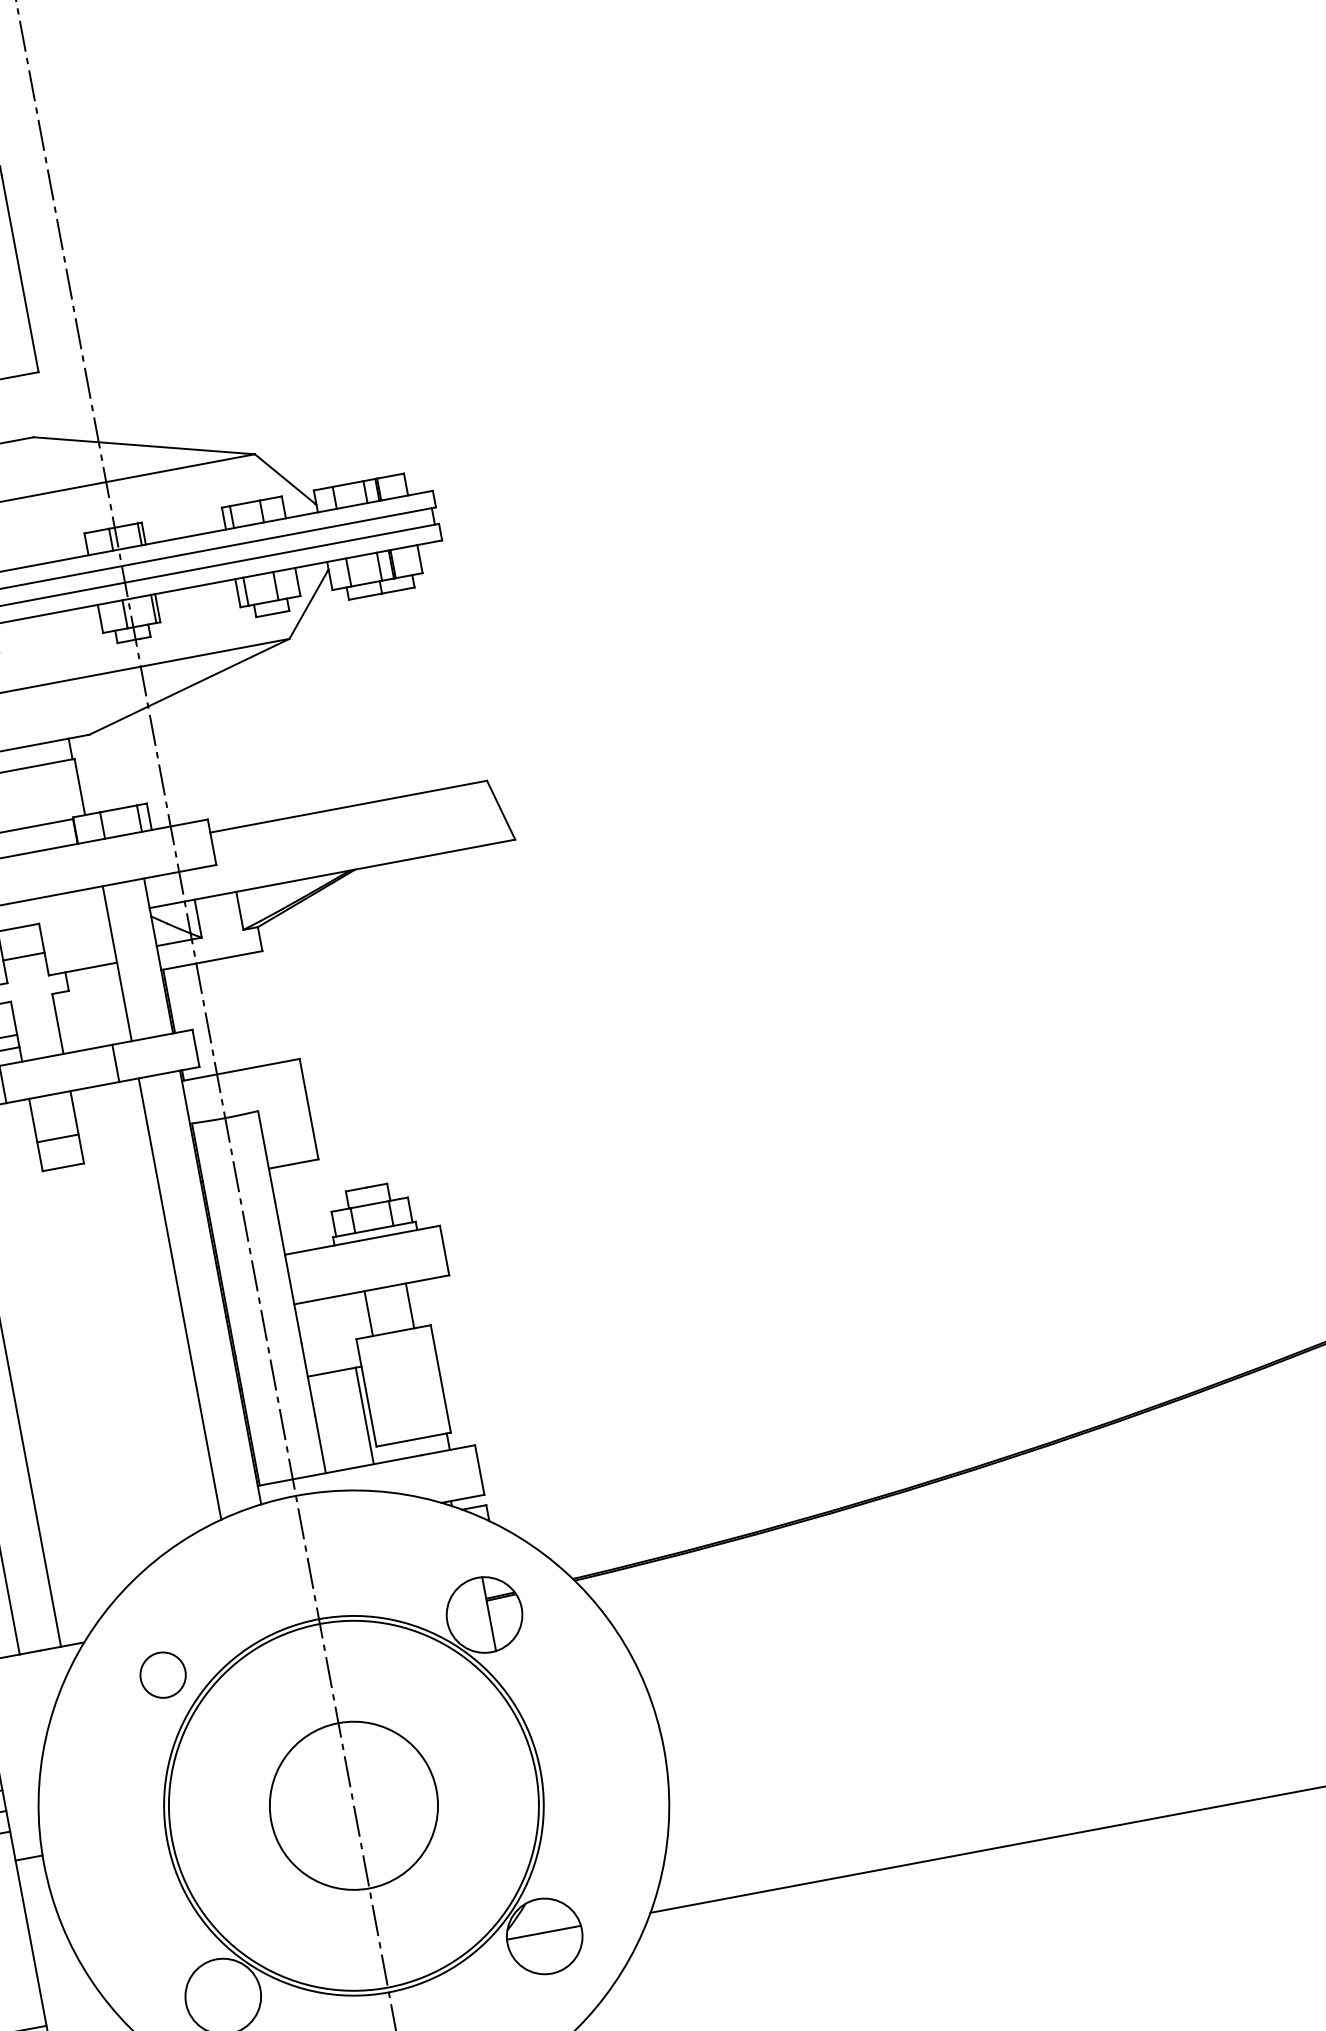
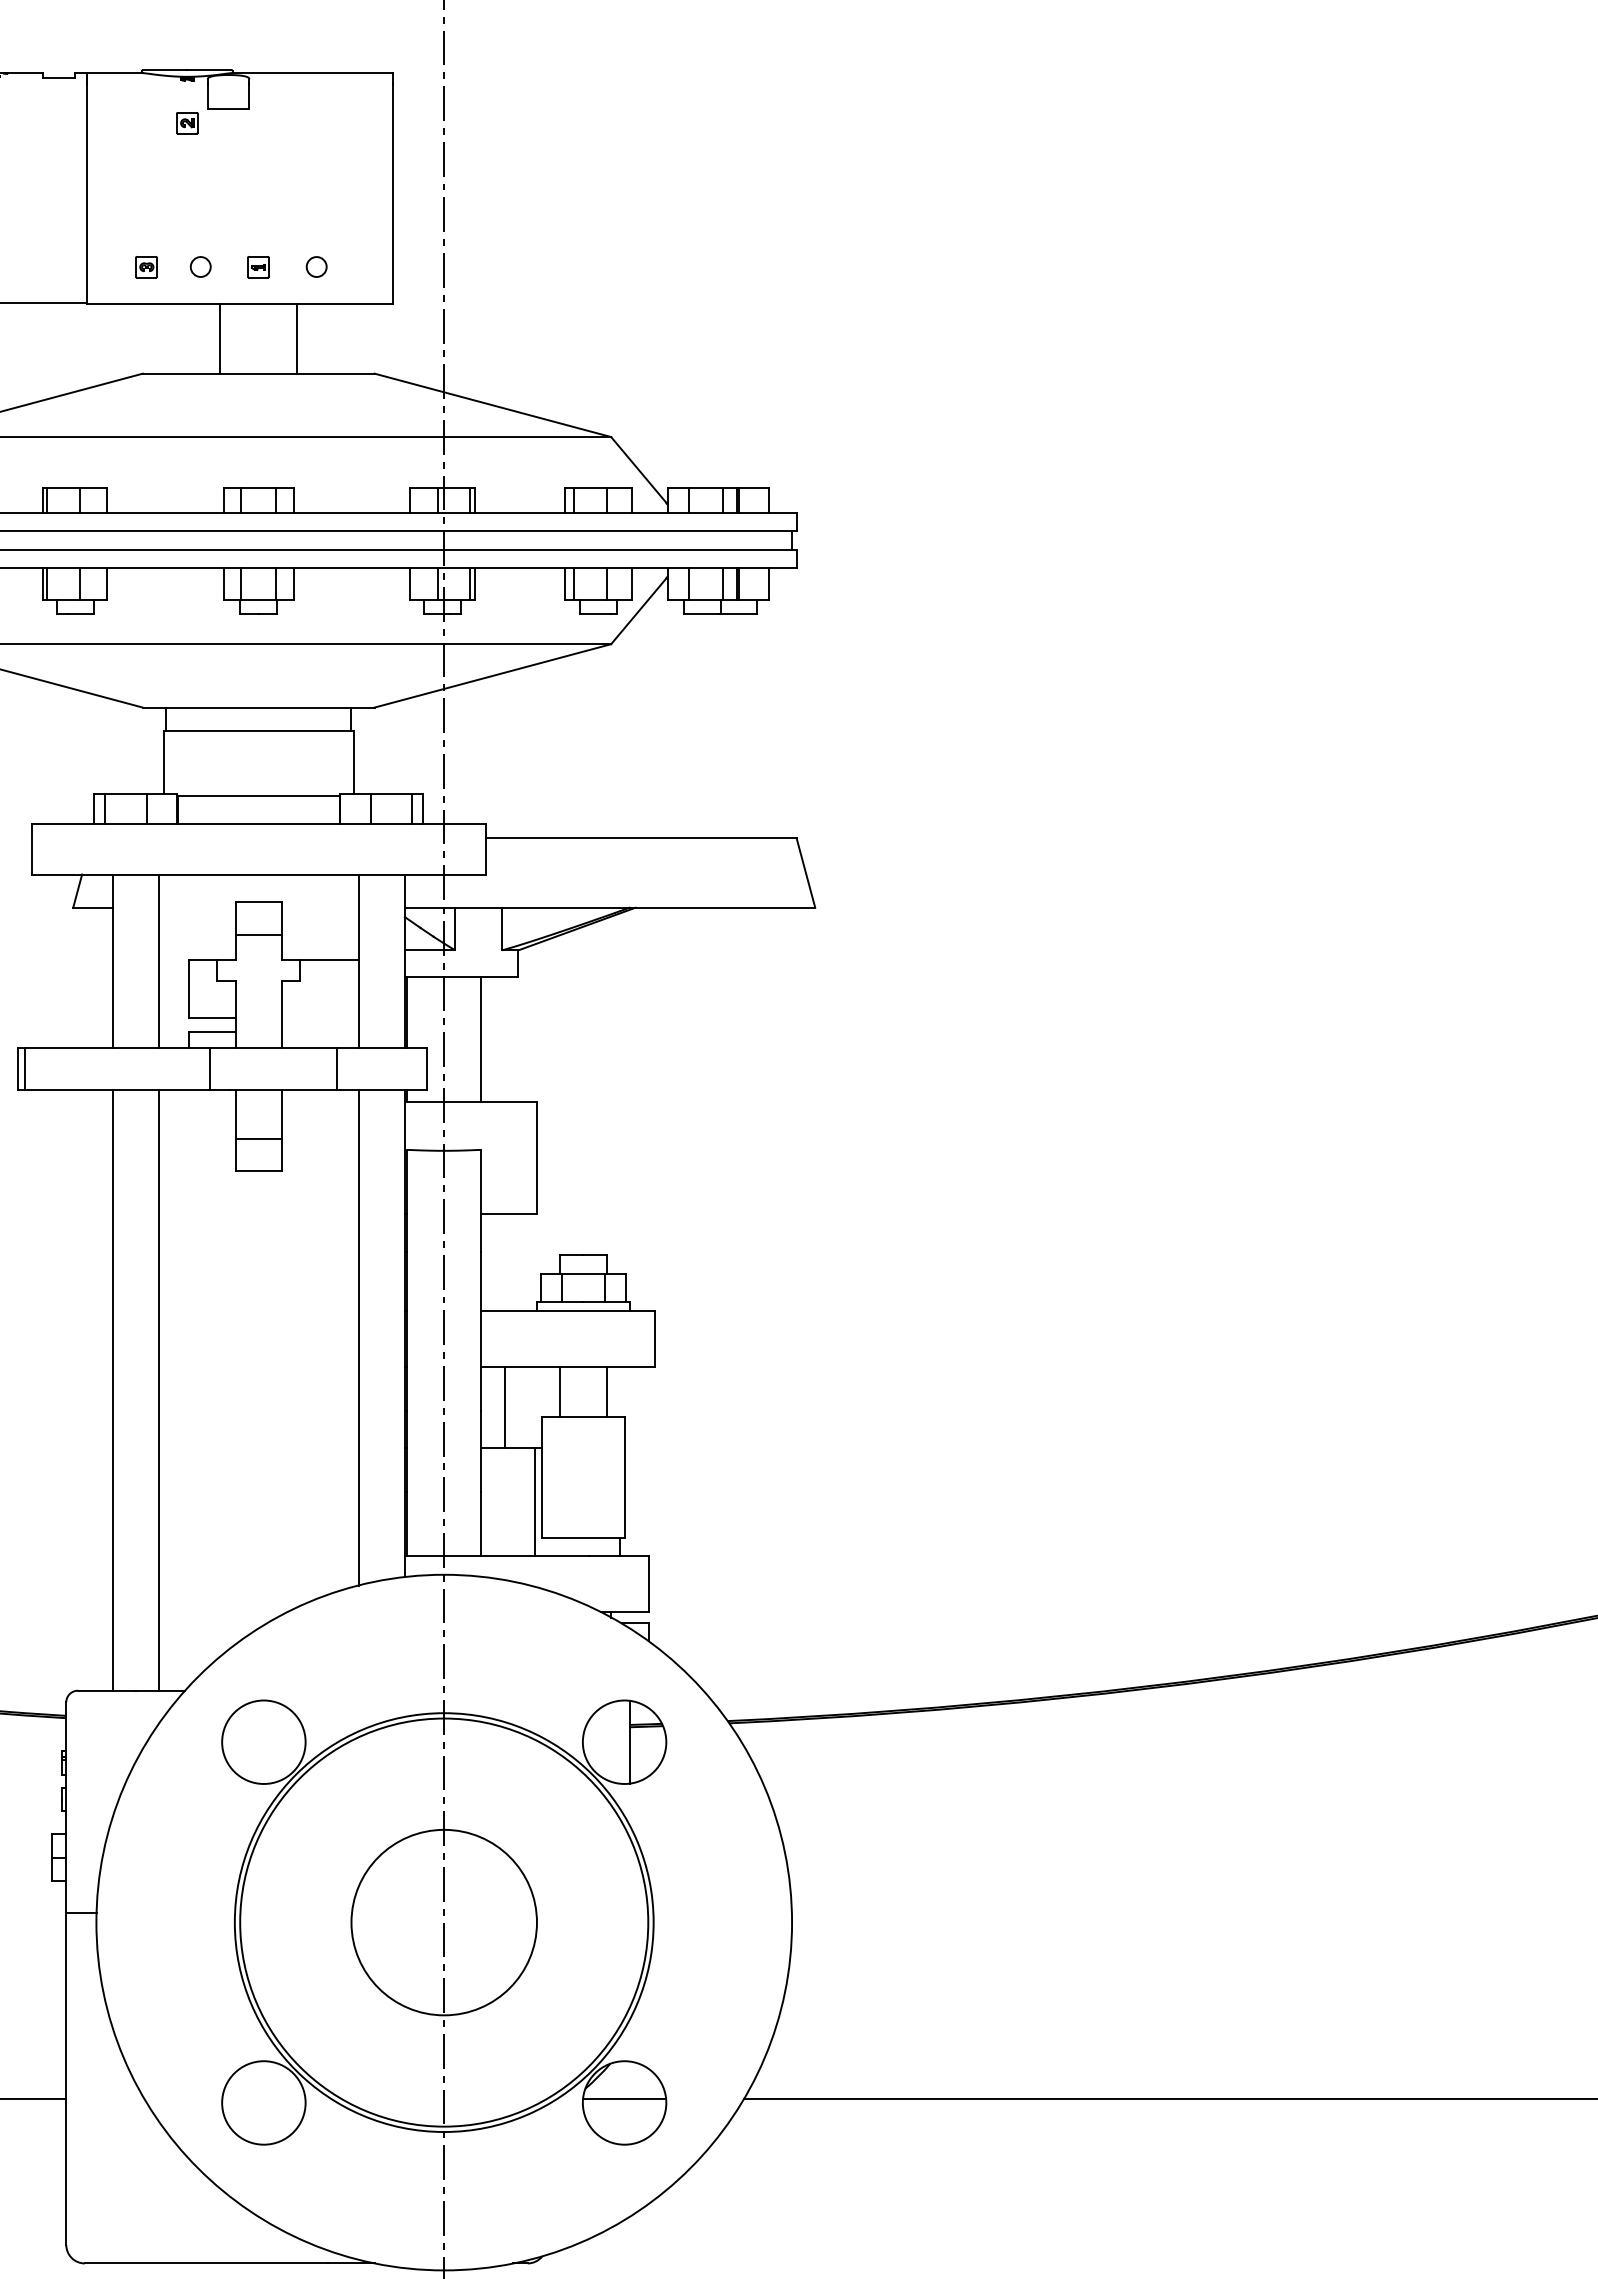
line: (239, 1012) -> (481, 1039), added
line: (321, 1335) -> (504, 1406), added
circle: (162, 1674) -> (263, 1741), size x1.67

